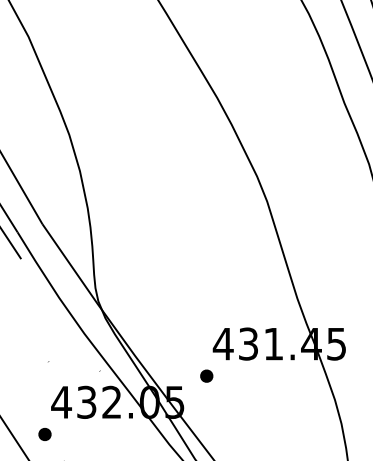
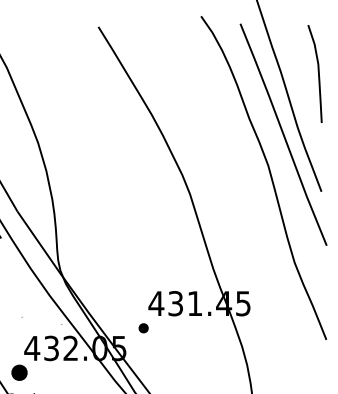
part: (44, 435) -> (19, 373), size x1.6

